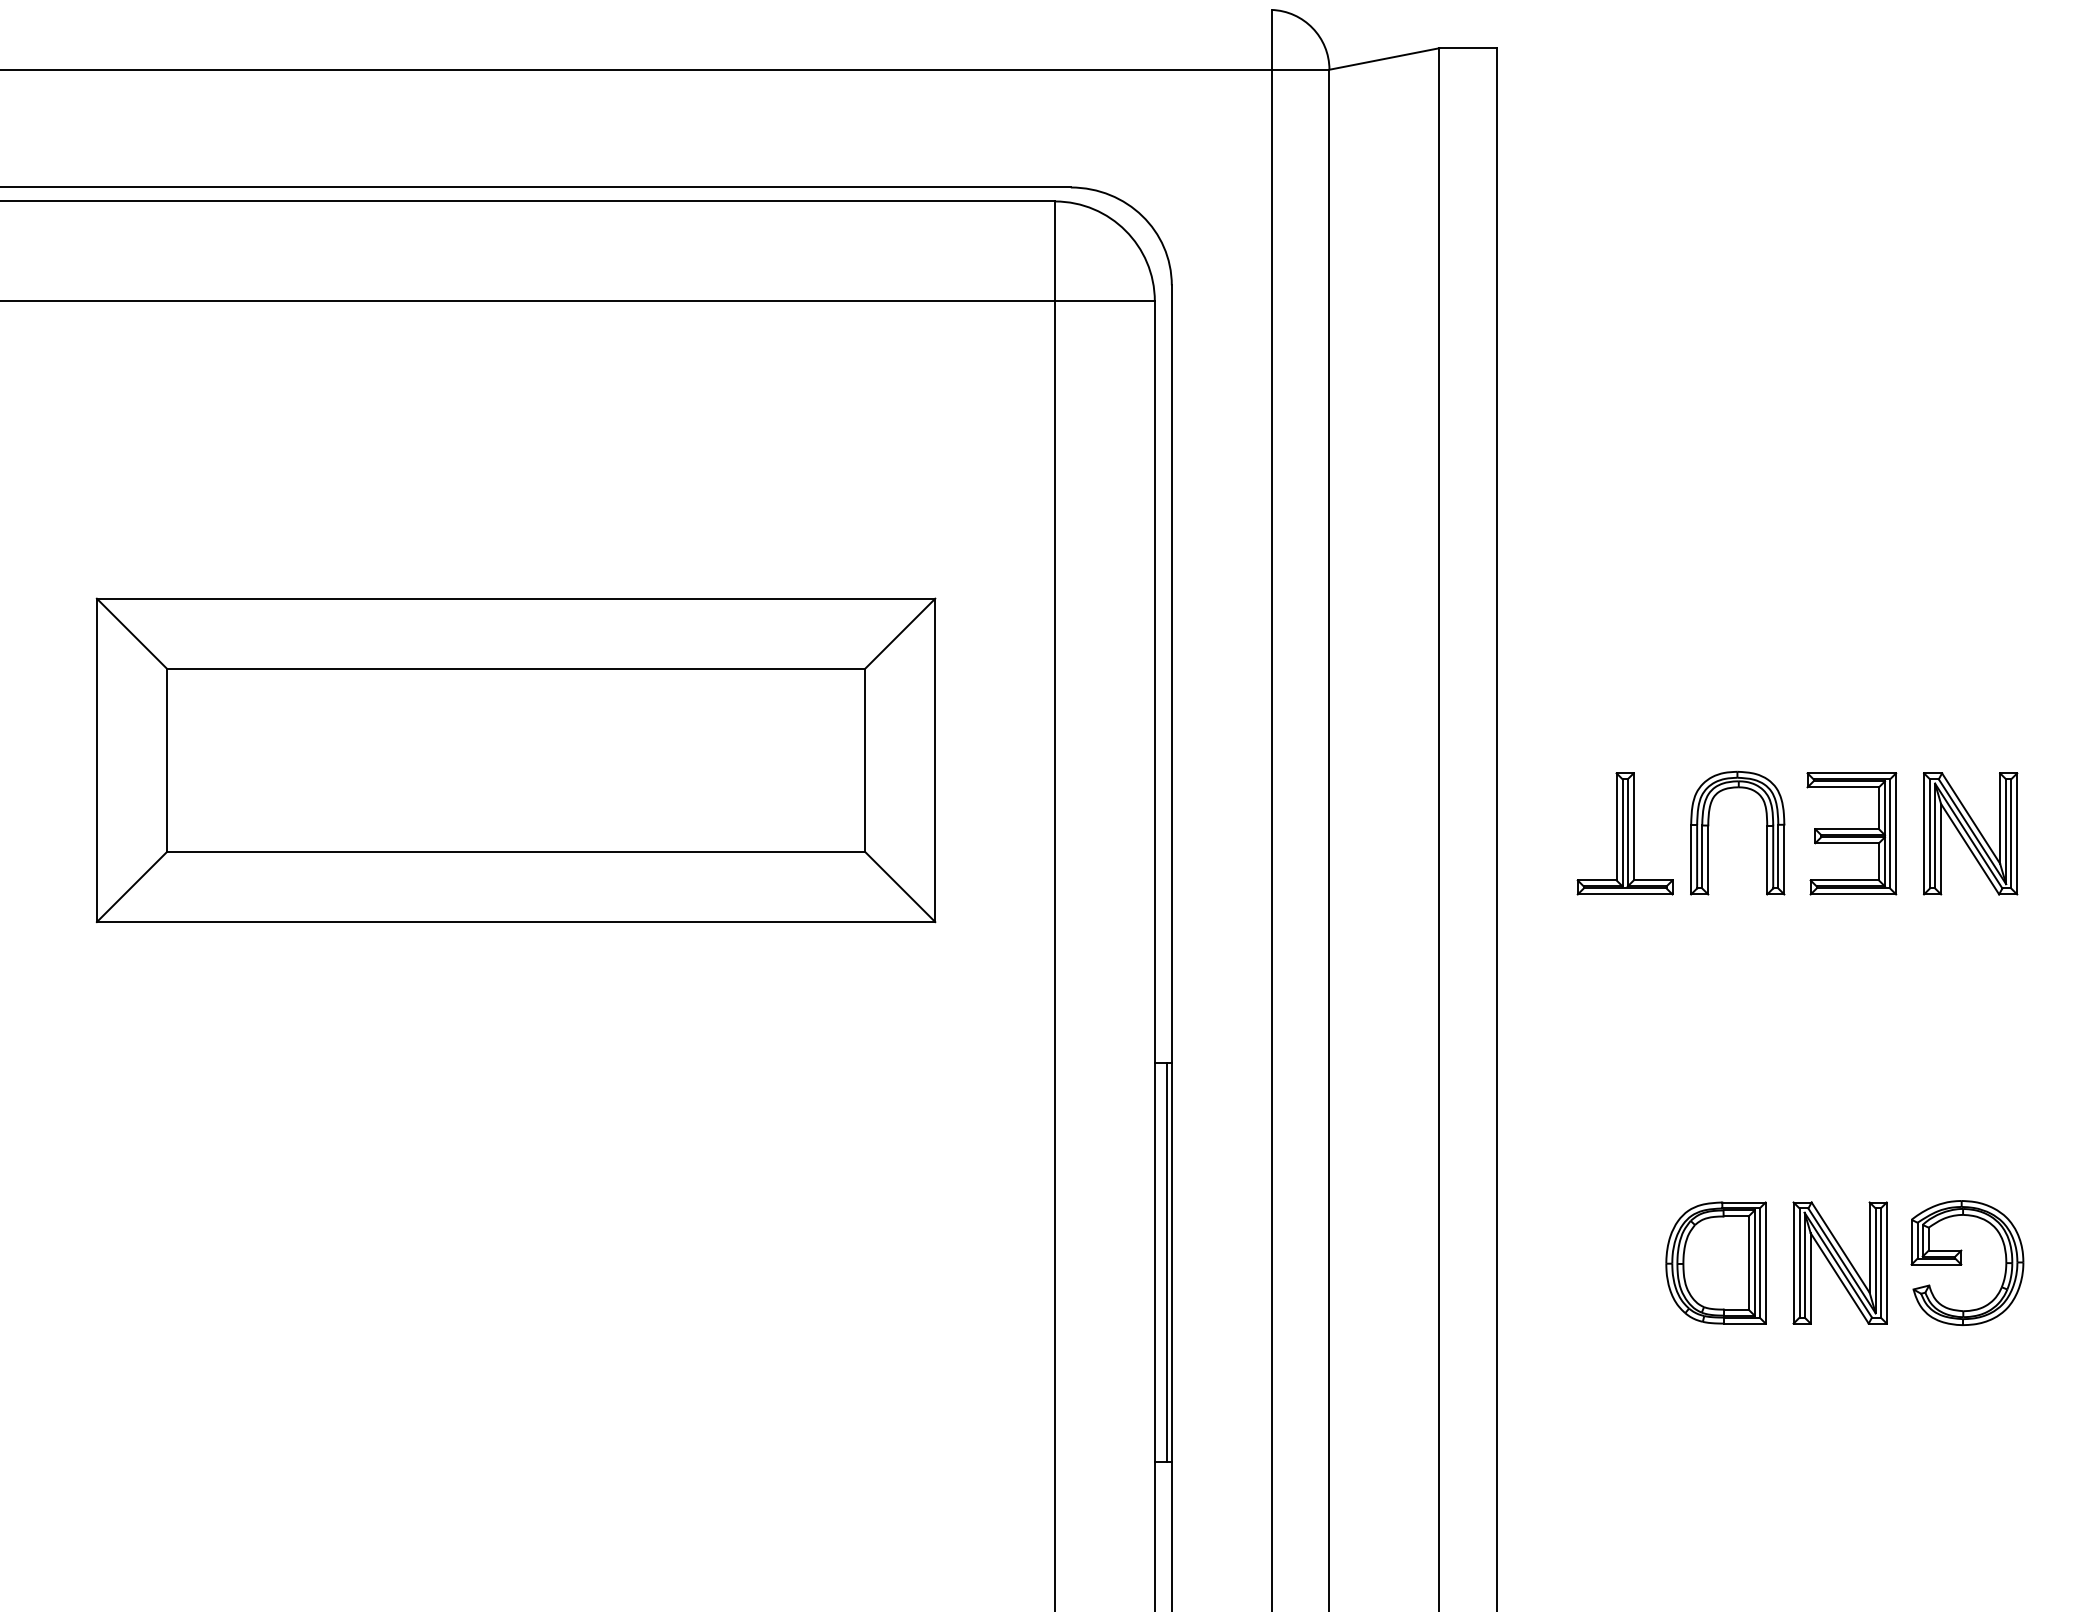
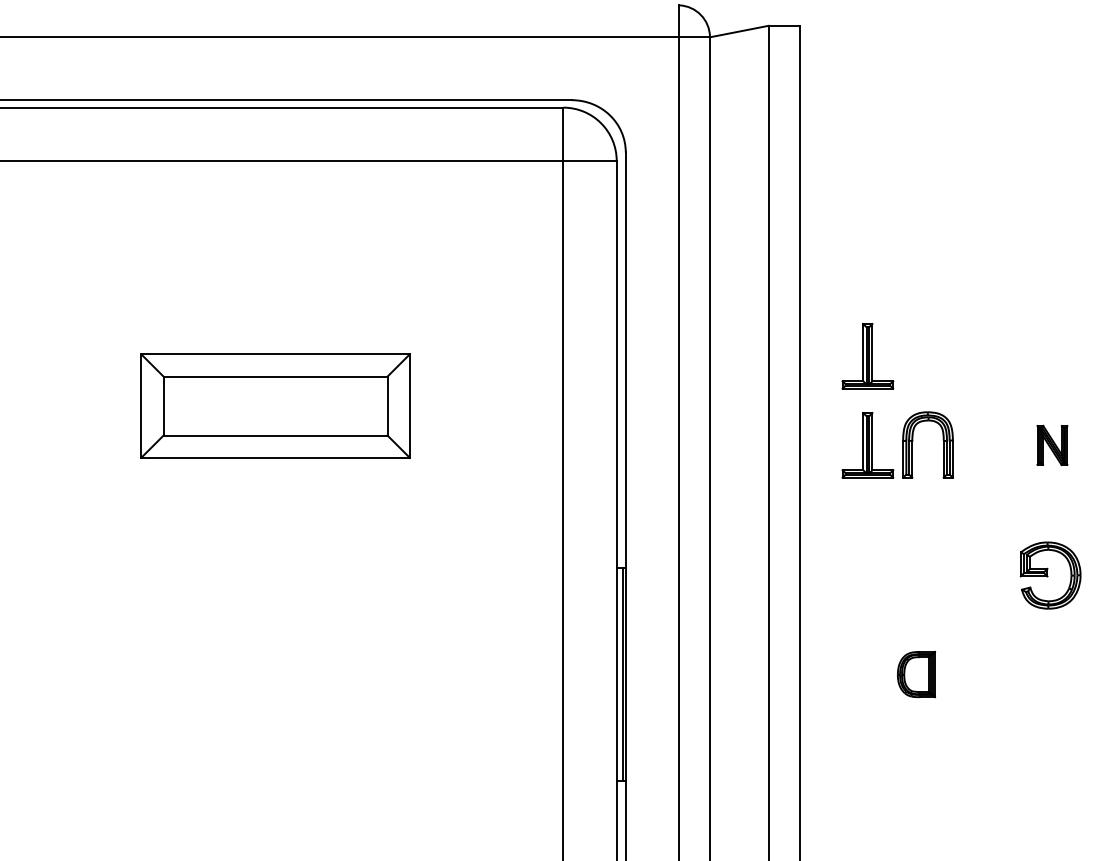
part: (1624, 667) -> (867, 356), added
part: (515, 759) -> (275, 405), size x0.6
part: (1850, 834) -> (988, 445), removed
part: (1970, 834) -> (1052, 445), size x0.6
part: (1716, 1262) -> (916, 674), size x0.7
part: (1839, 1262) -> (982, 674), removed
part: (1967, 1262) -> (1050, 575), moved

